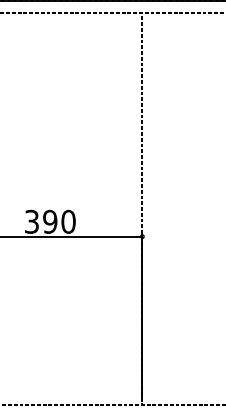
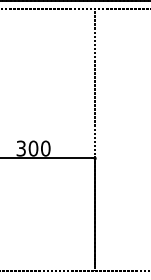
text: (50, 221) -> (33, 148), 390 -> 300

